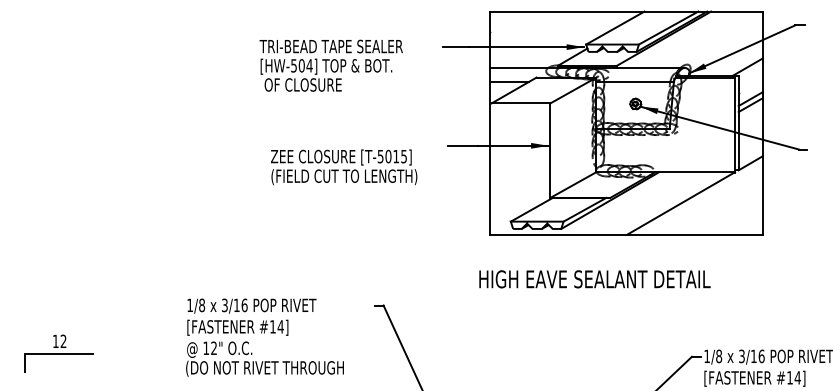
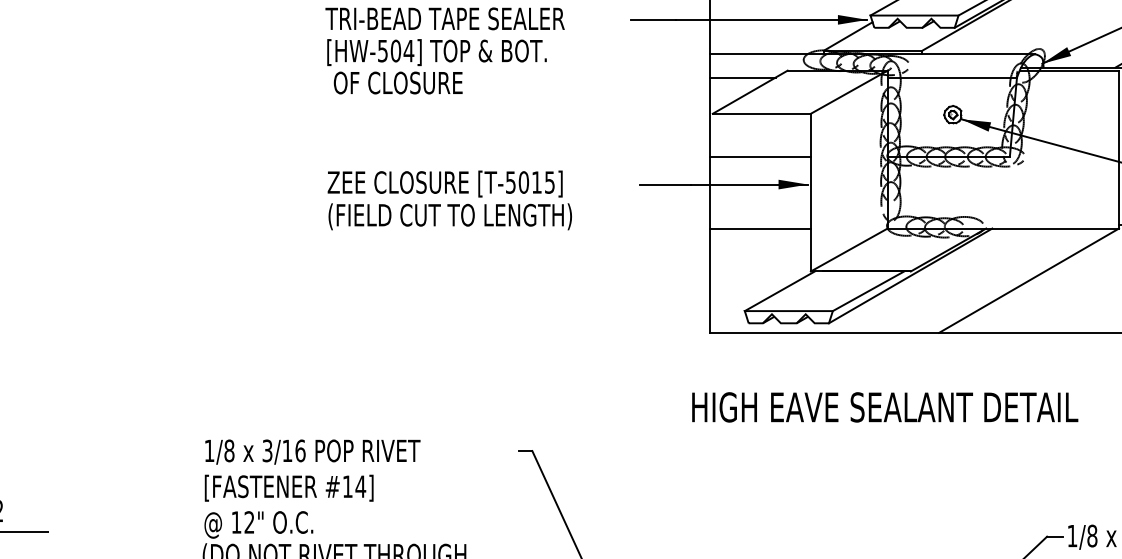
line: (519, 129) -> (759, 157), added
text: (344, 167) -> (450, 200), moved
line: (519, 172) -> (759, 229), added

